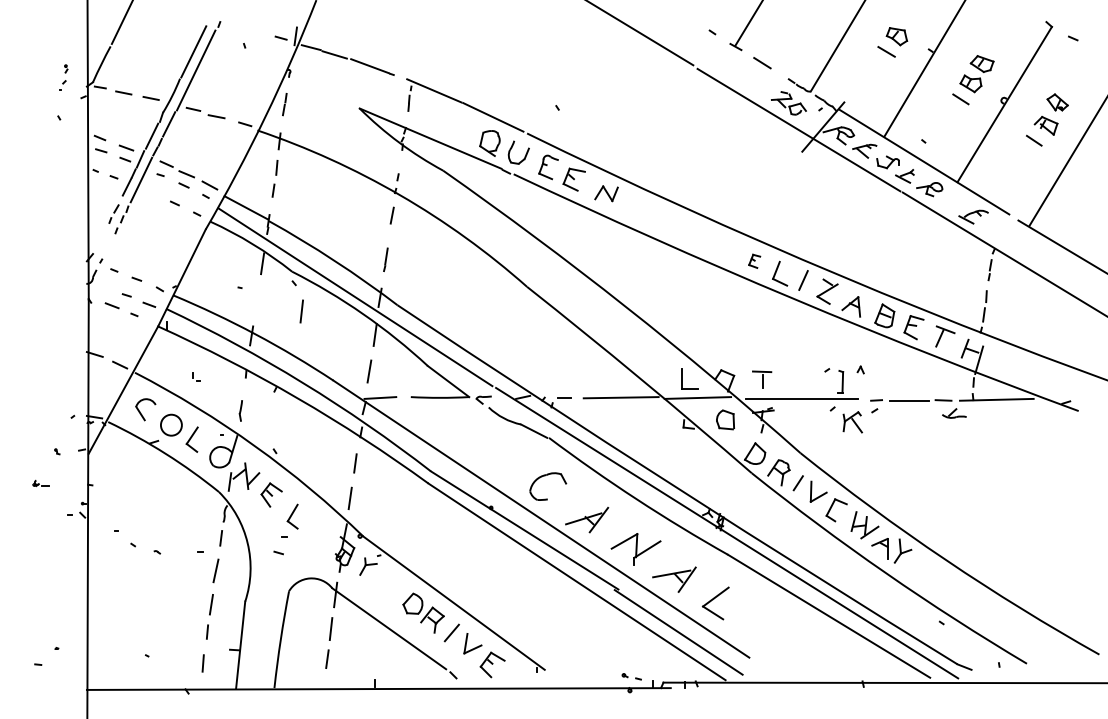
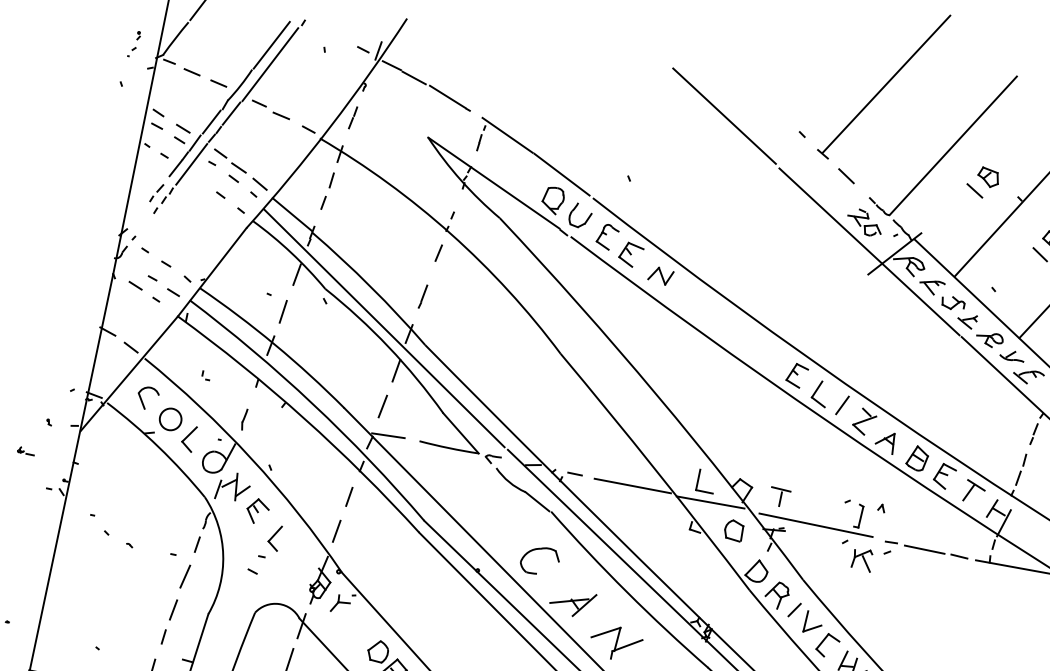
part: (754, 261) -> (796, 375), size x1.67
line: (301, 311) -> (282, 311), moved
part: (954, 413) -> (1012, 355), moved

